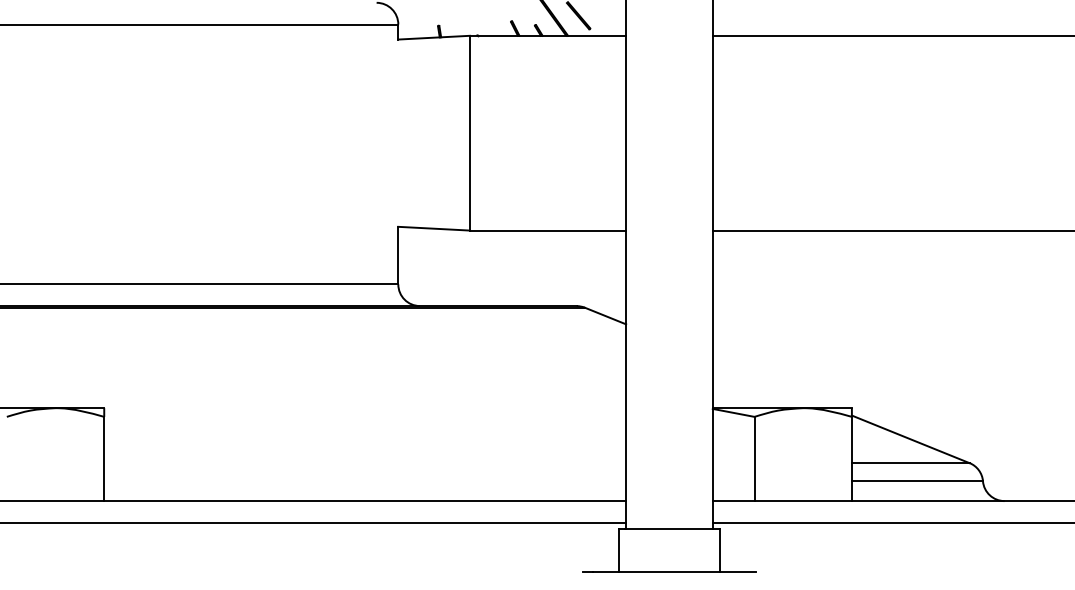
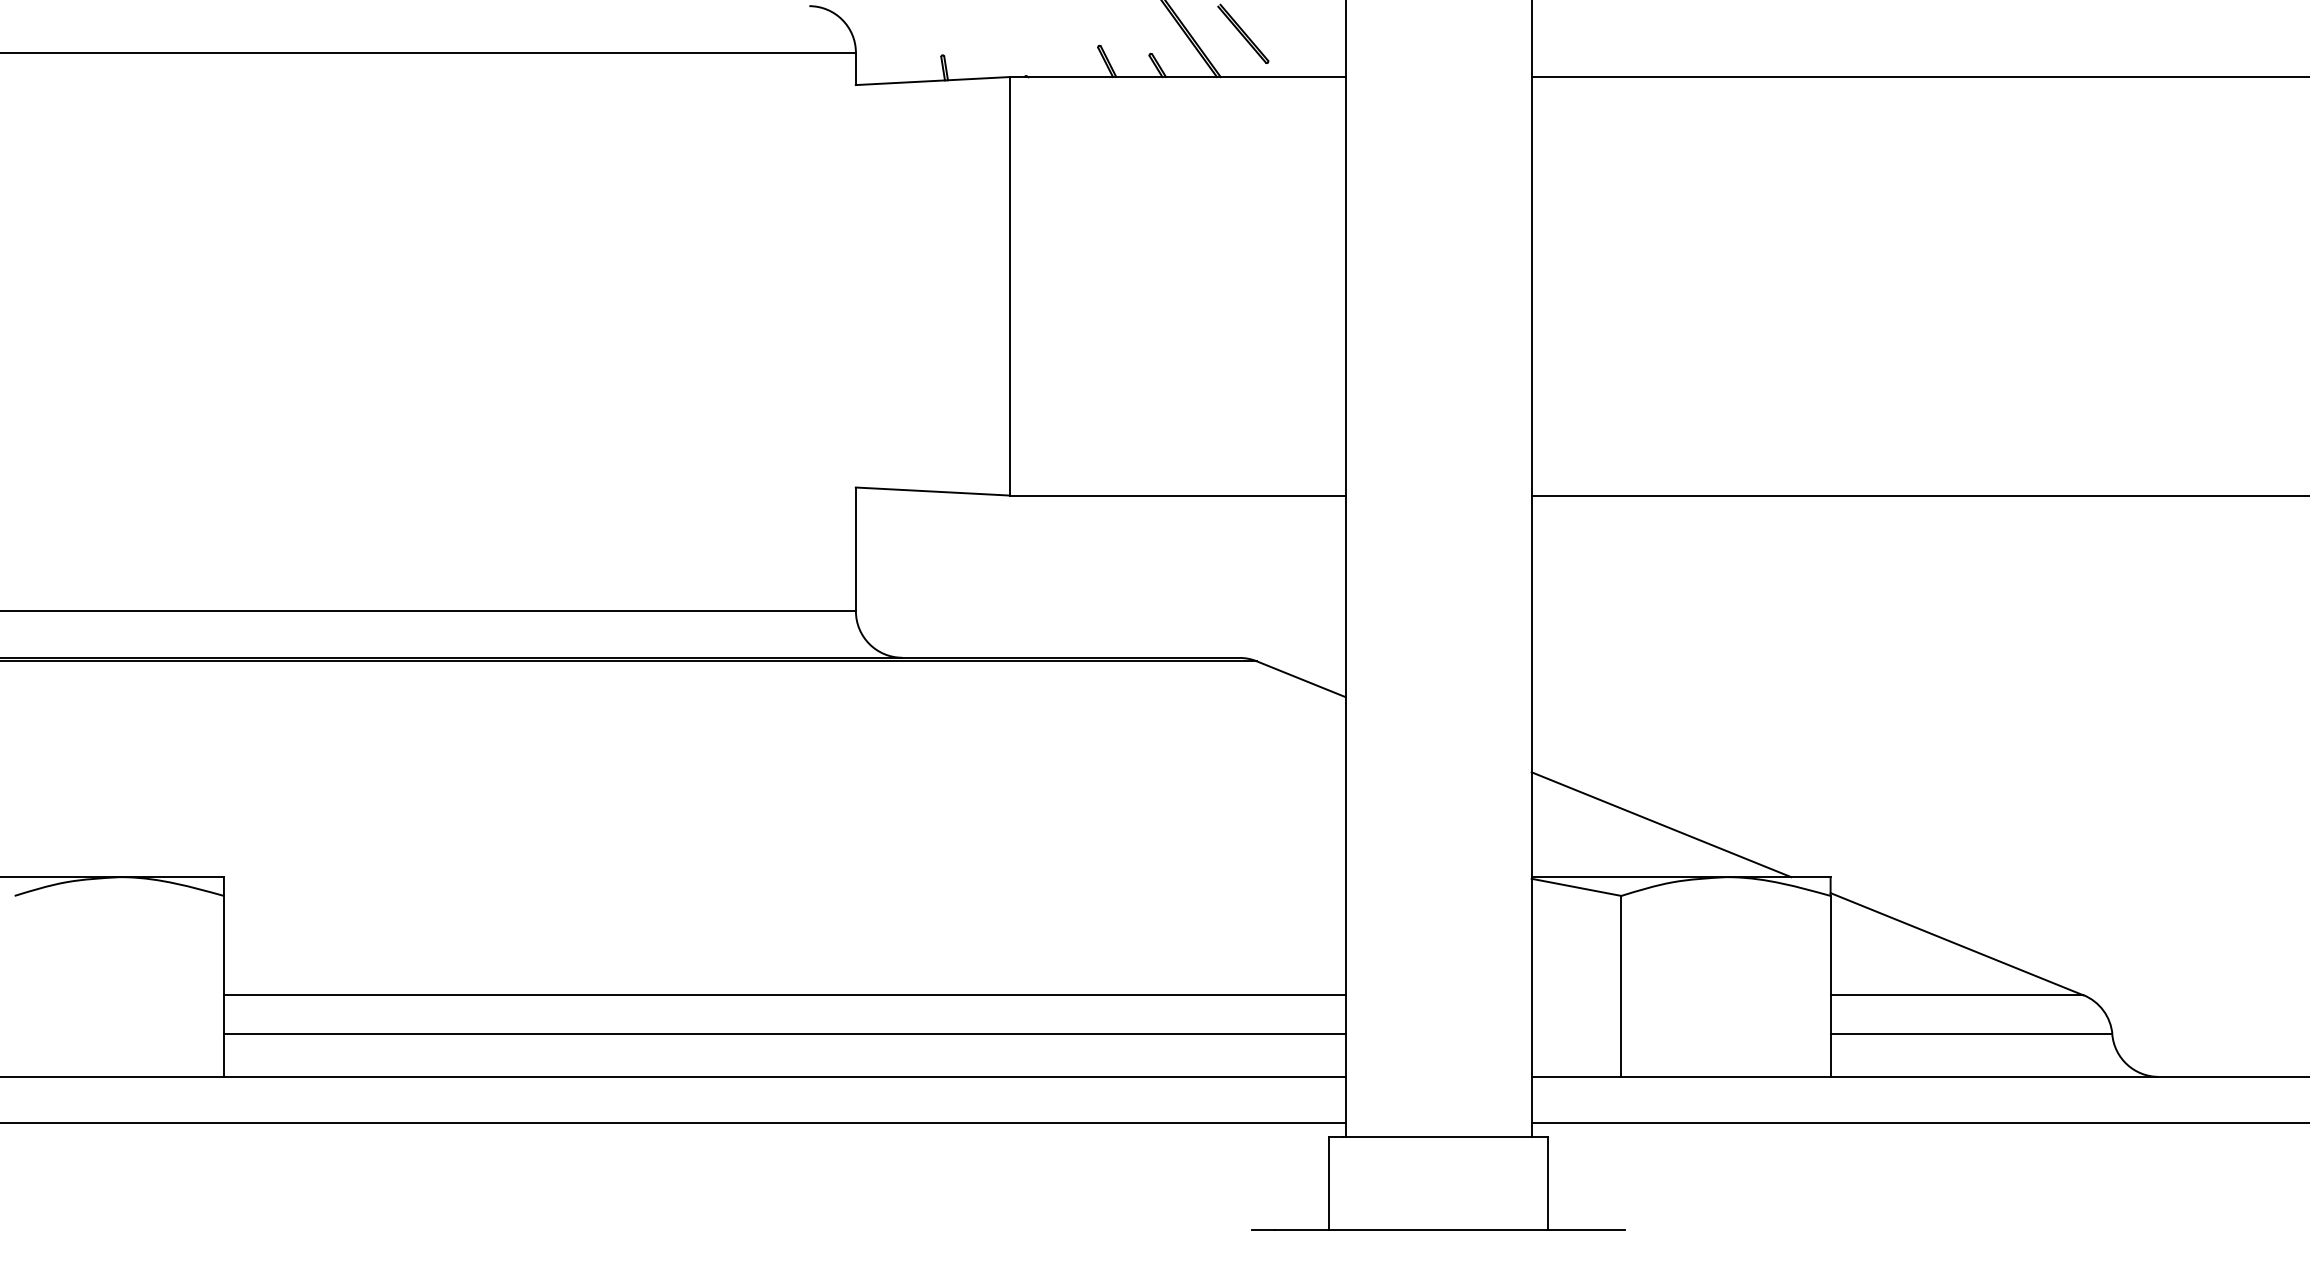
line: (772, 383) -> (1659, 824), added
line: (365, 463) -> (785, 996), added
line: (365, 481) -> (785, 1034), added

